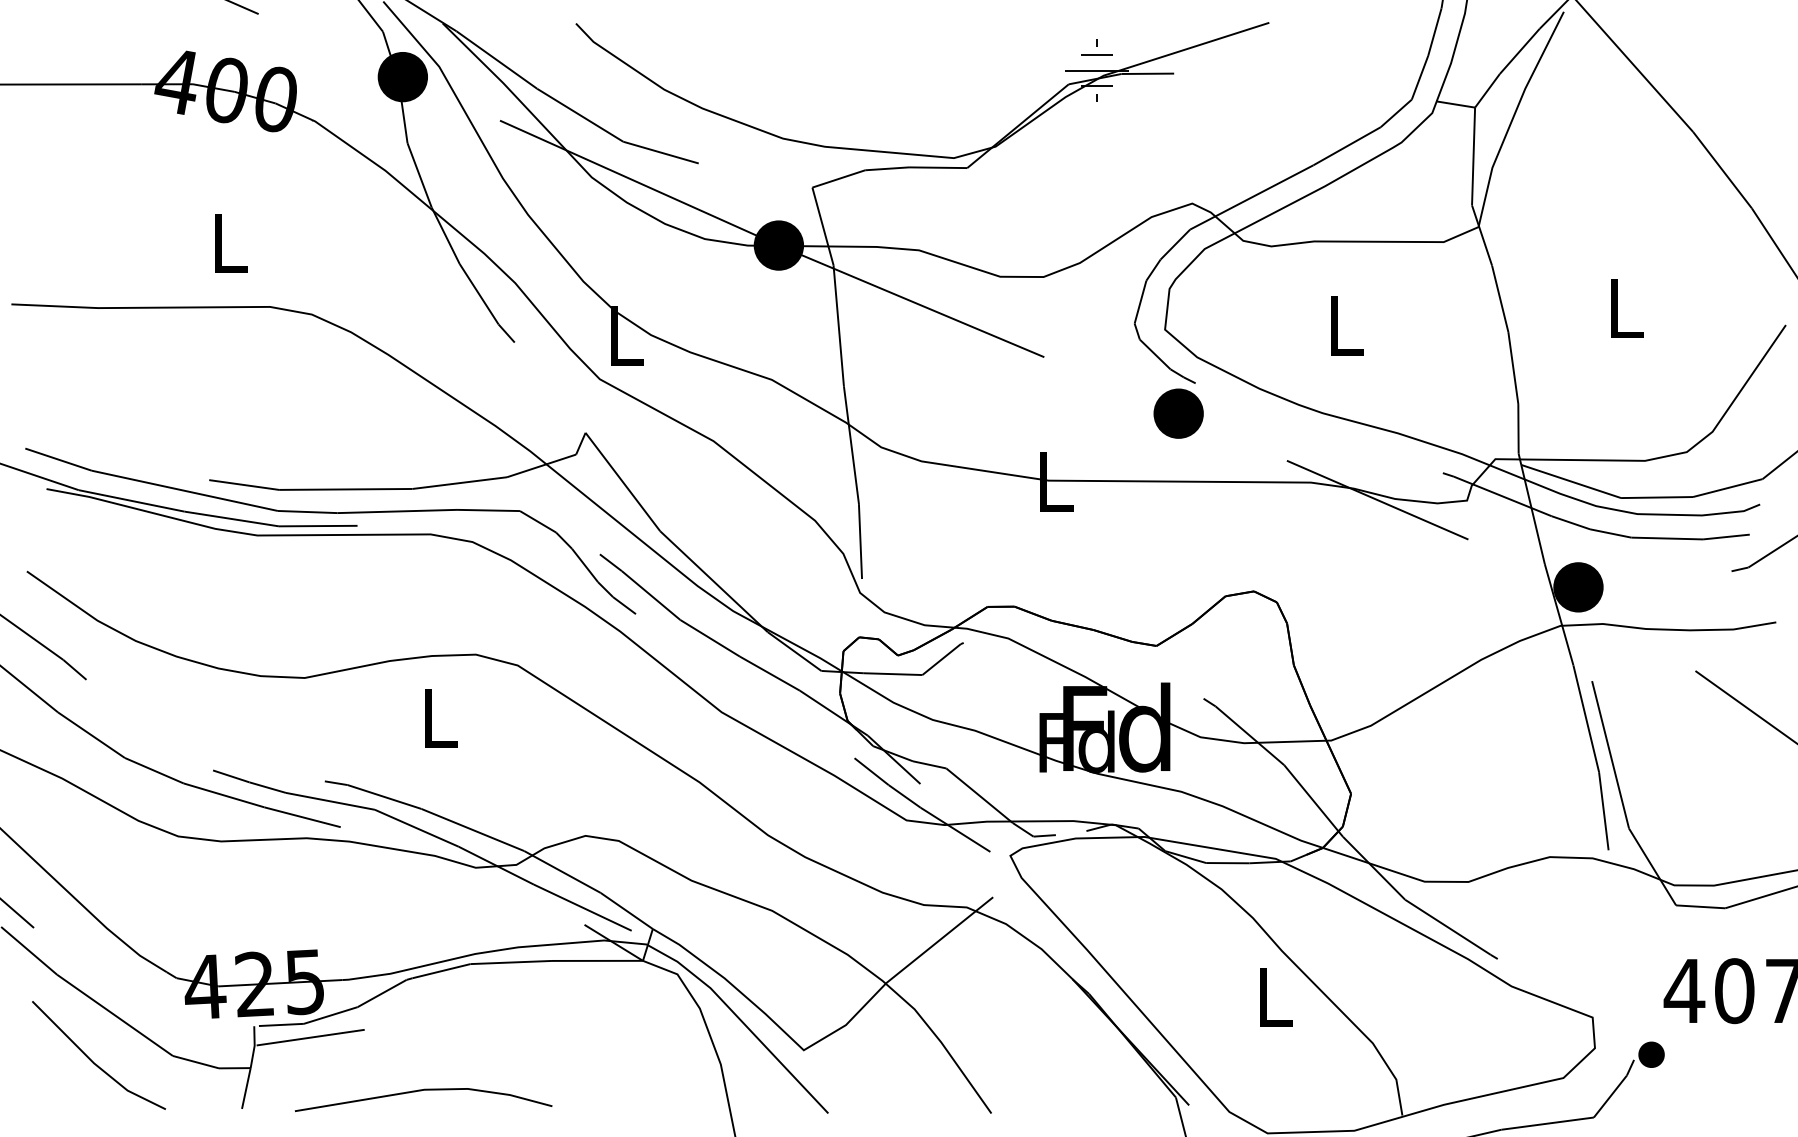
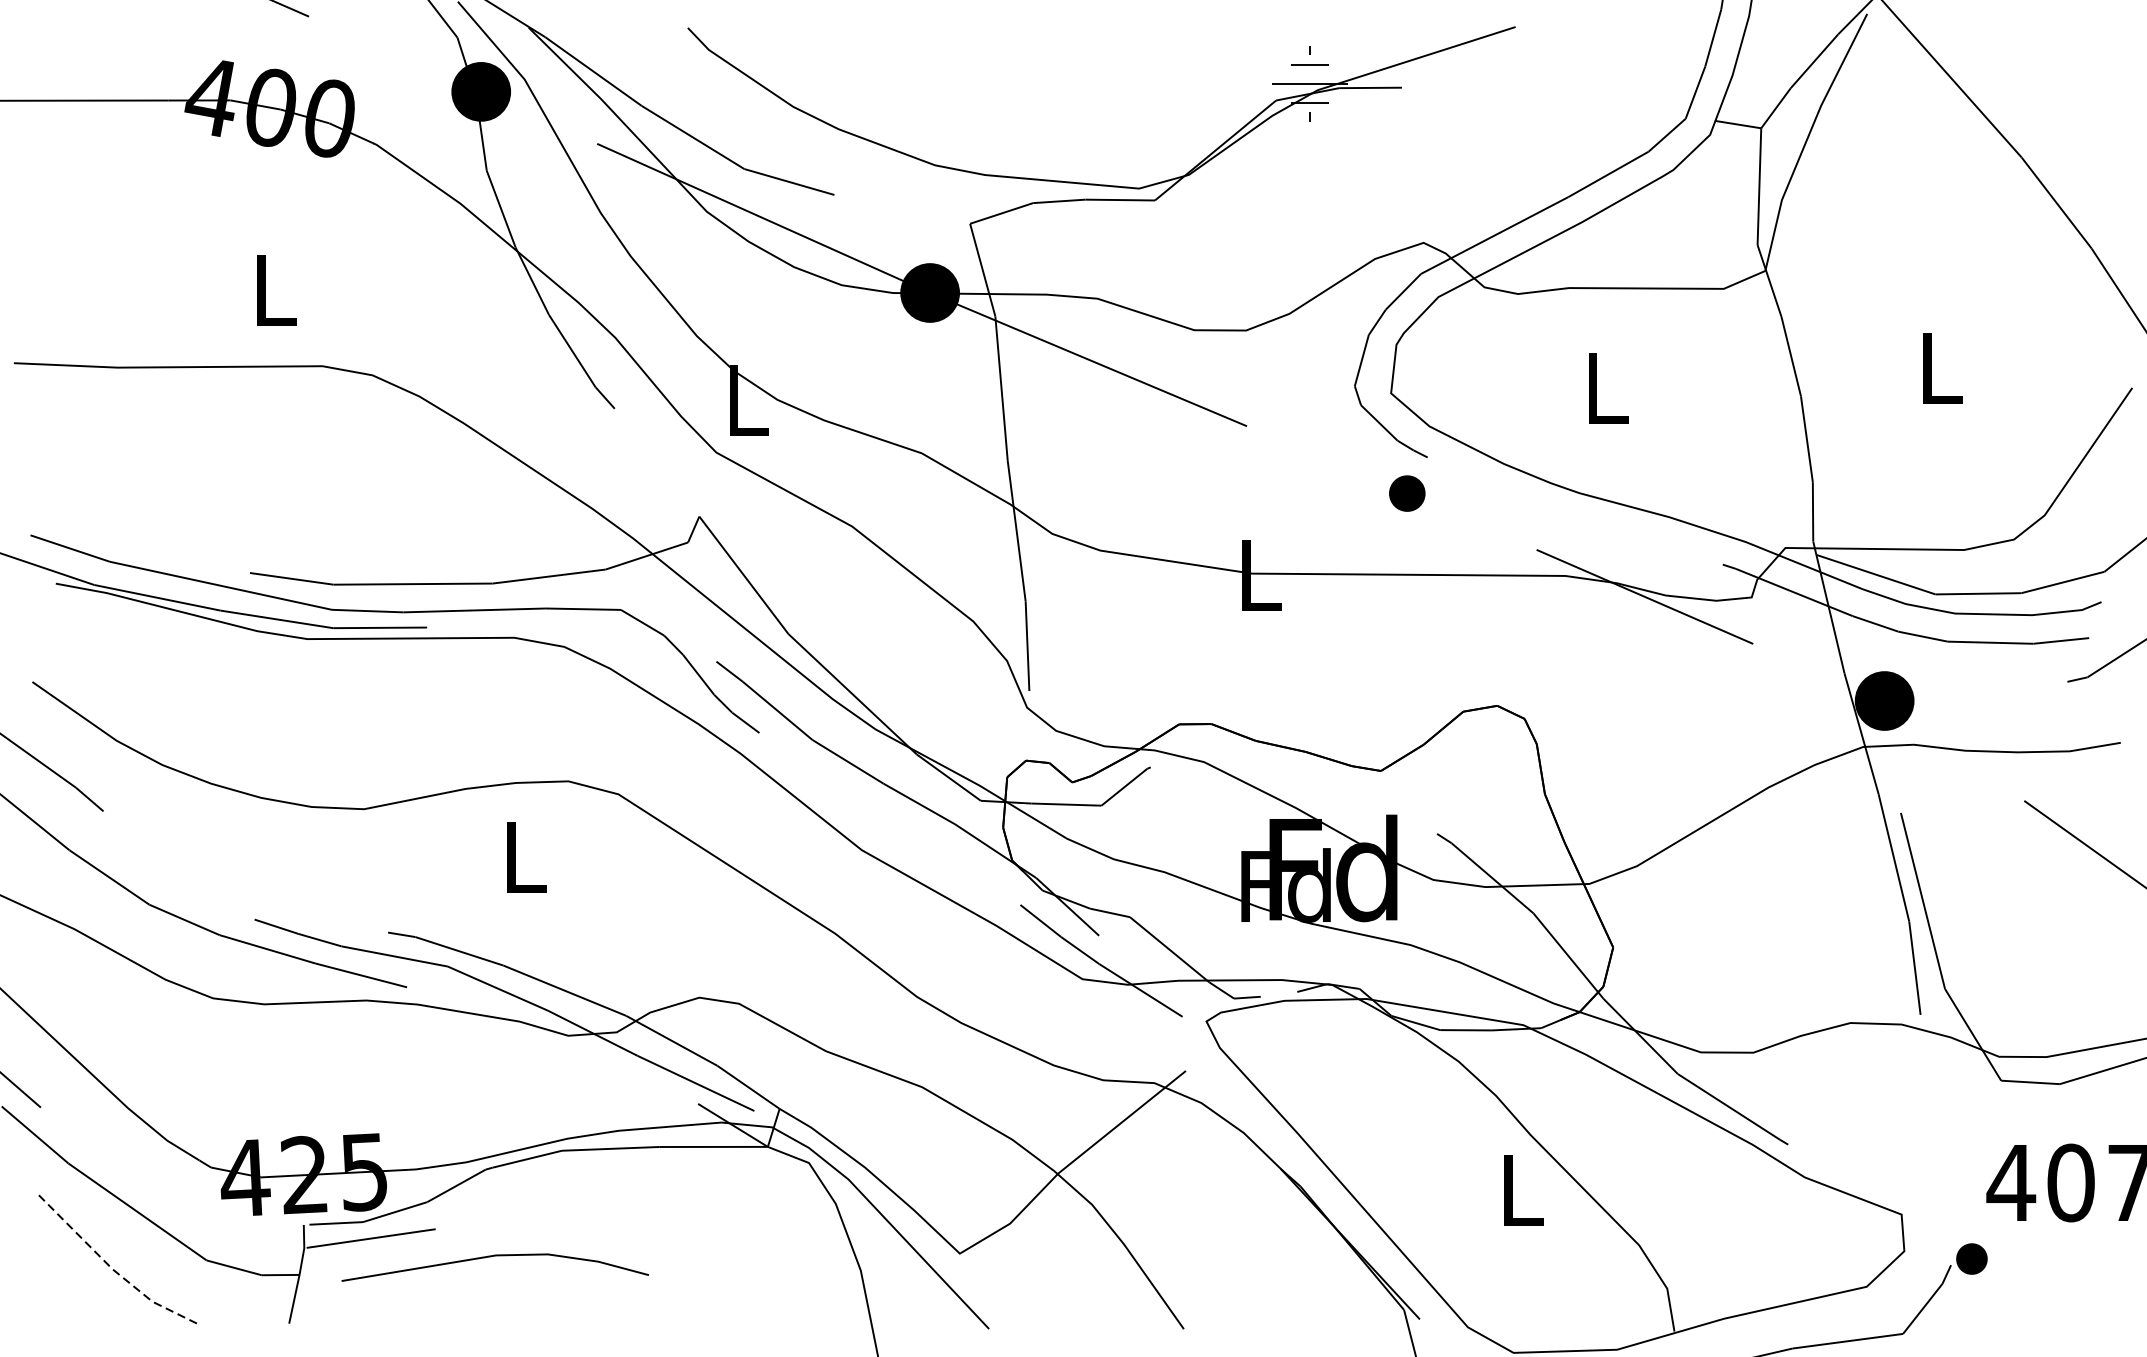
part: (1178, 413) -> (1407, 493), size x0.6
line: (94, 1063) -> (113, 1269), solid -> dashed
line: (421, 1091) -> (492, 1257), moved

